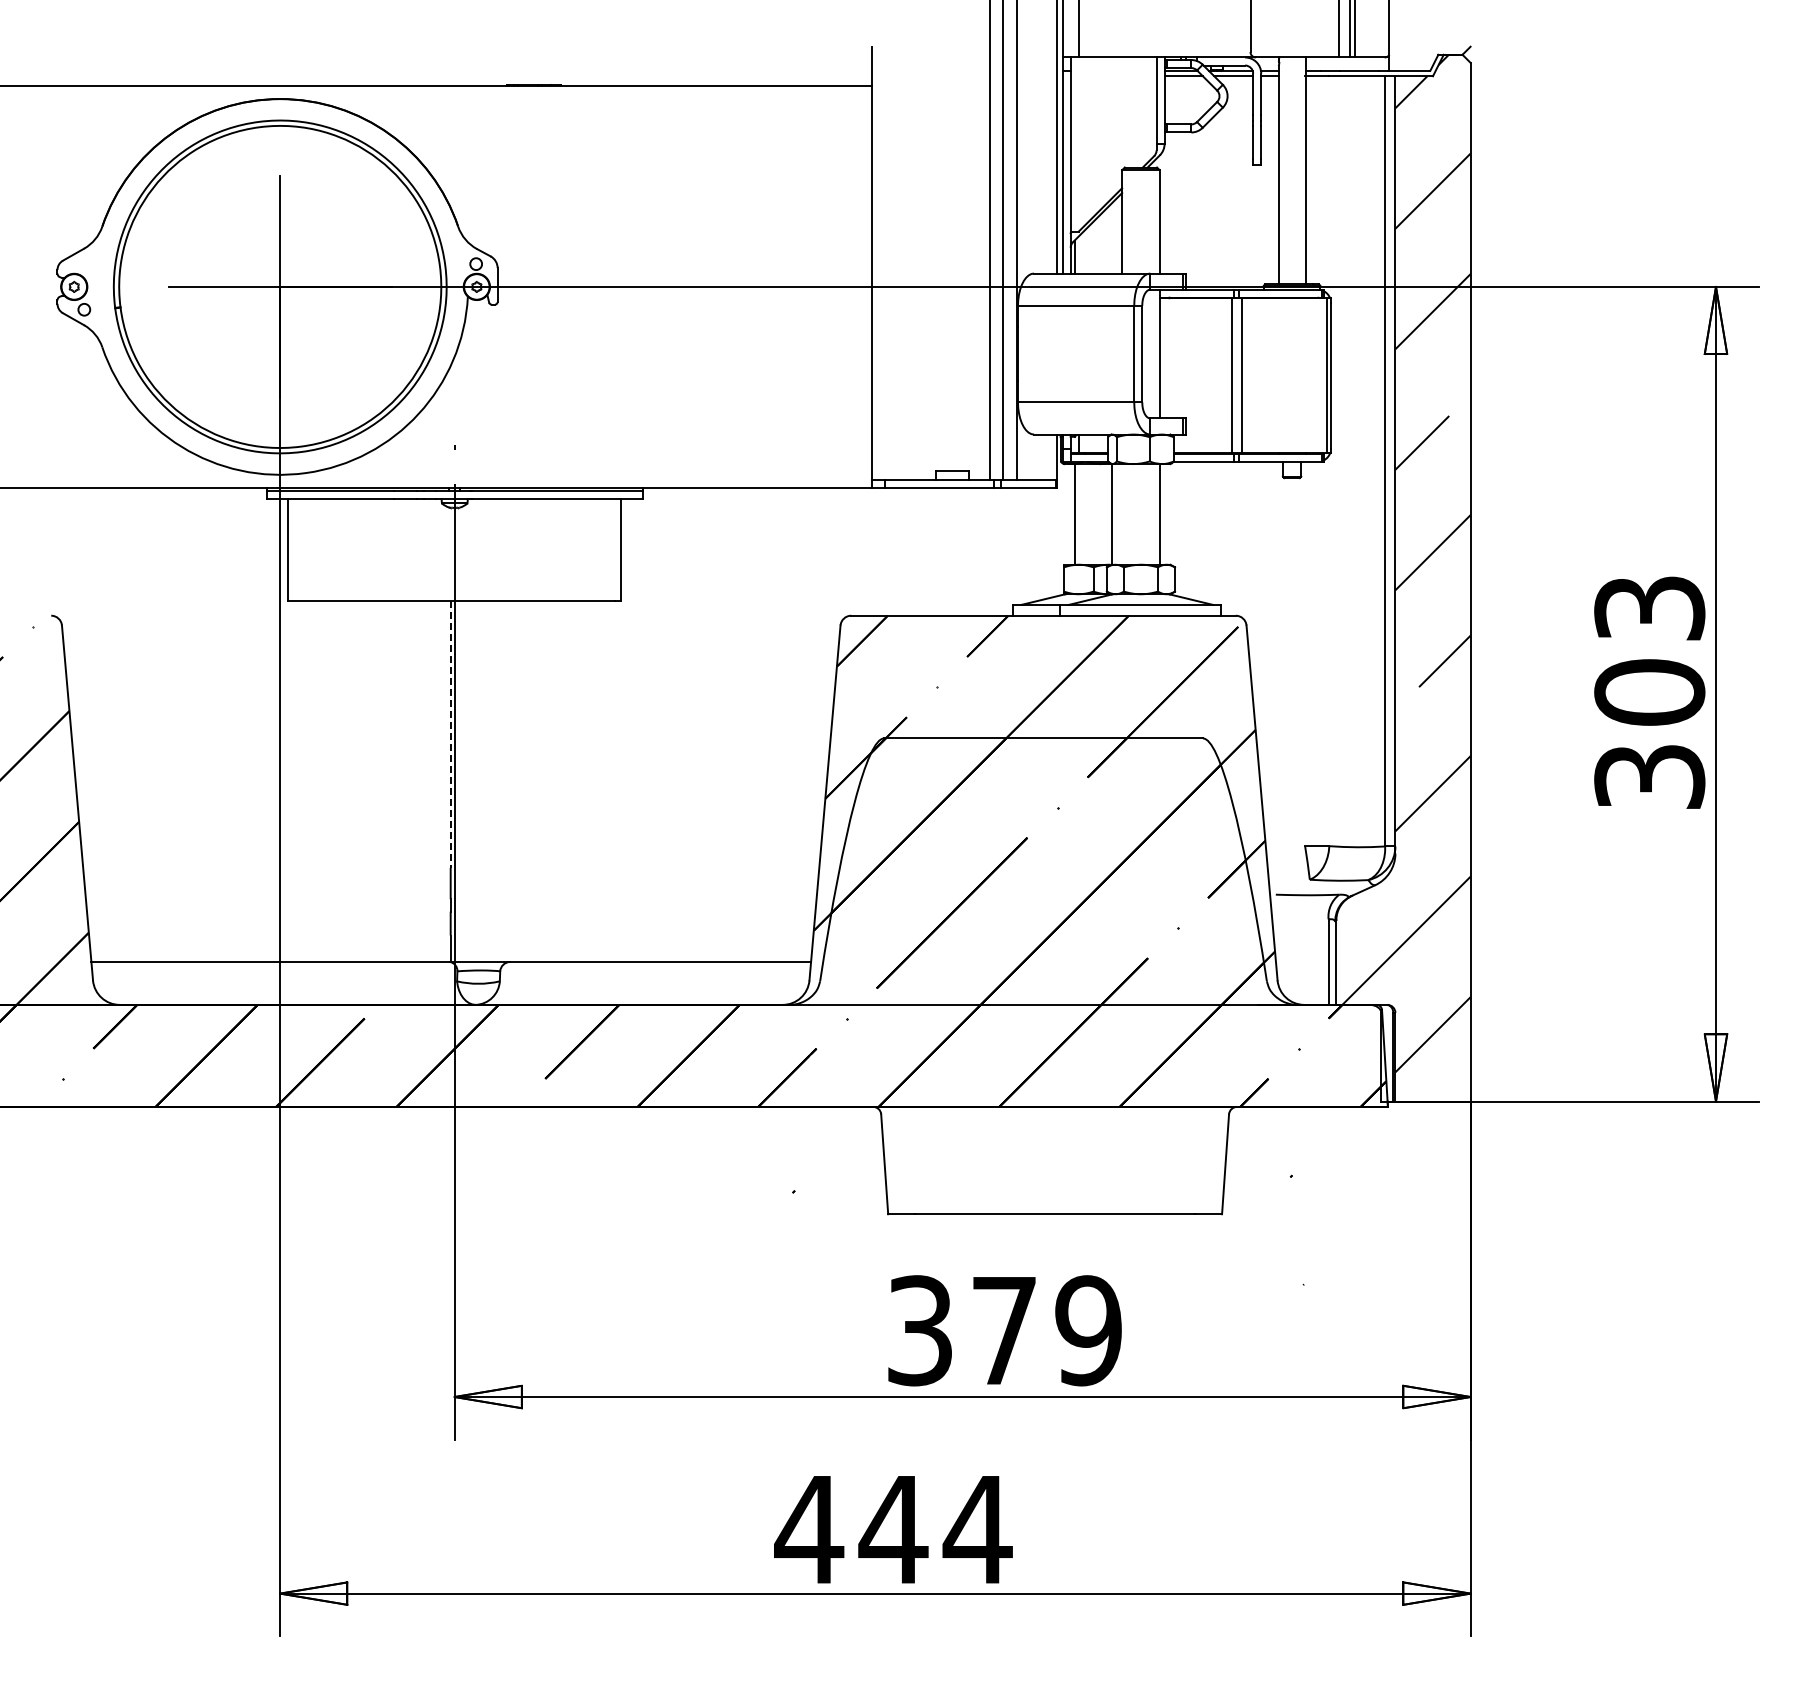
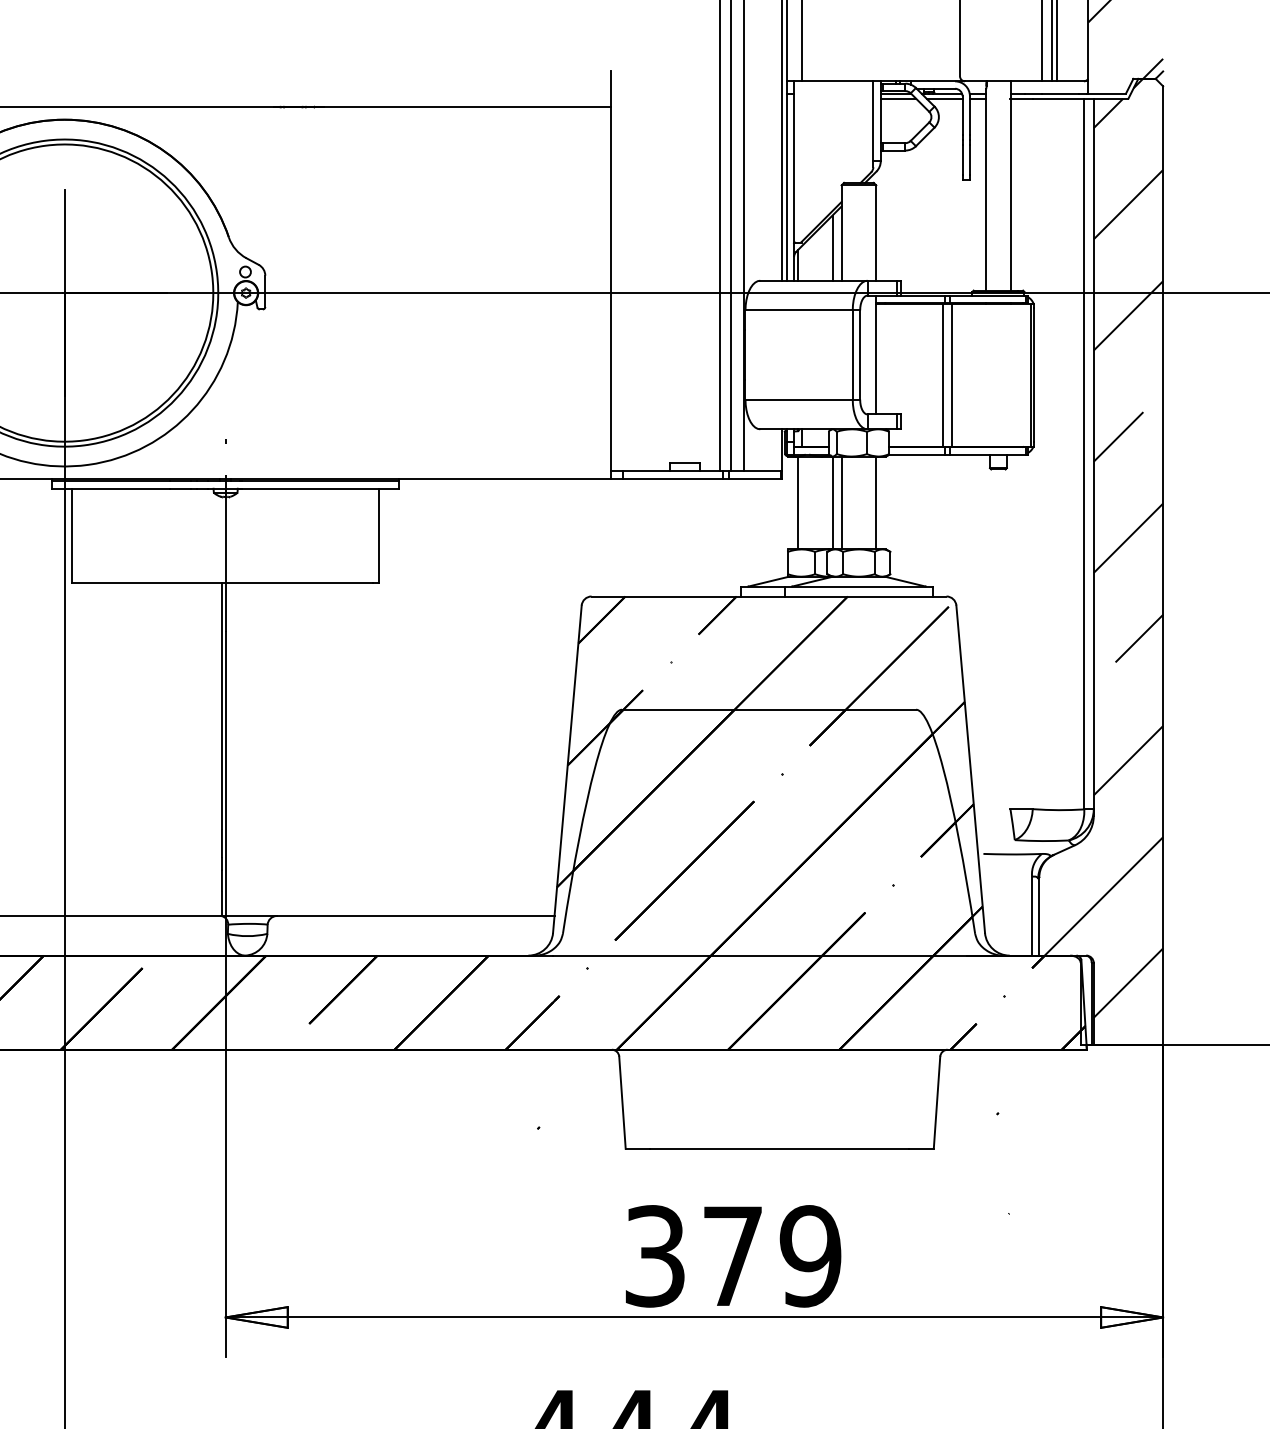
hatch: (1459, 43) -> (1152, 68), added
line: (1112, 237) -> (832, 247), added
line: (1122, 514) -> (841, 503), added
line: (450, 734) -> (221, 706), dashed -> solid

